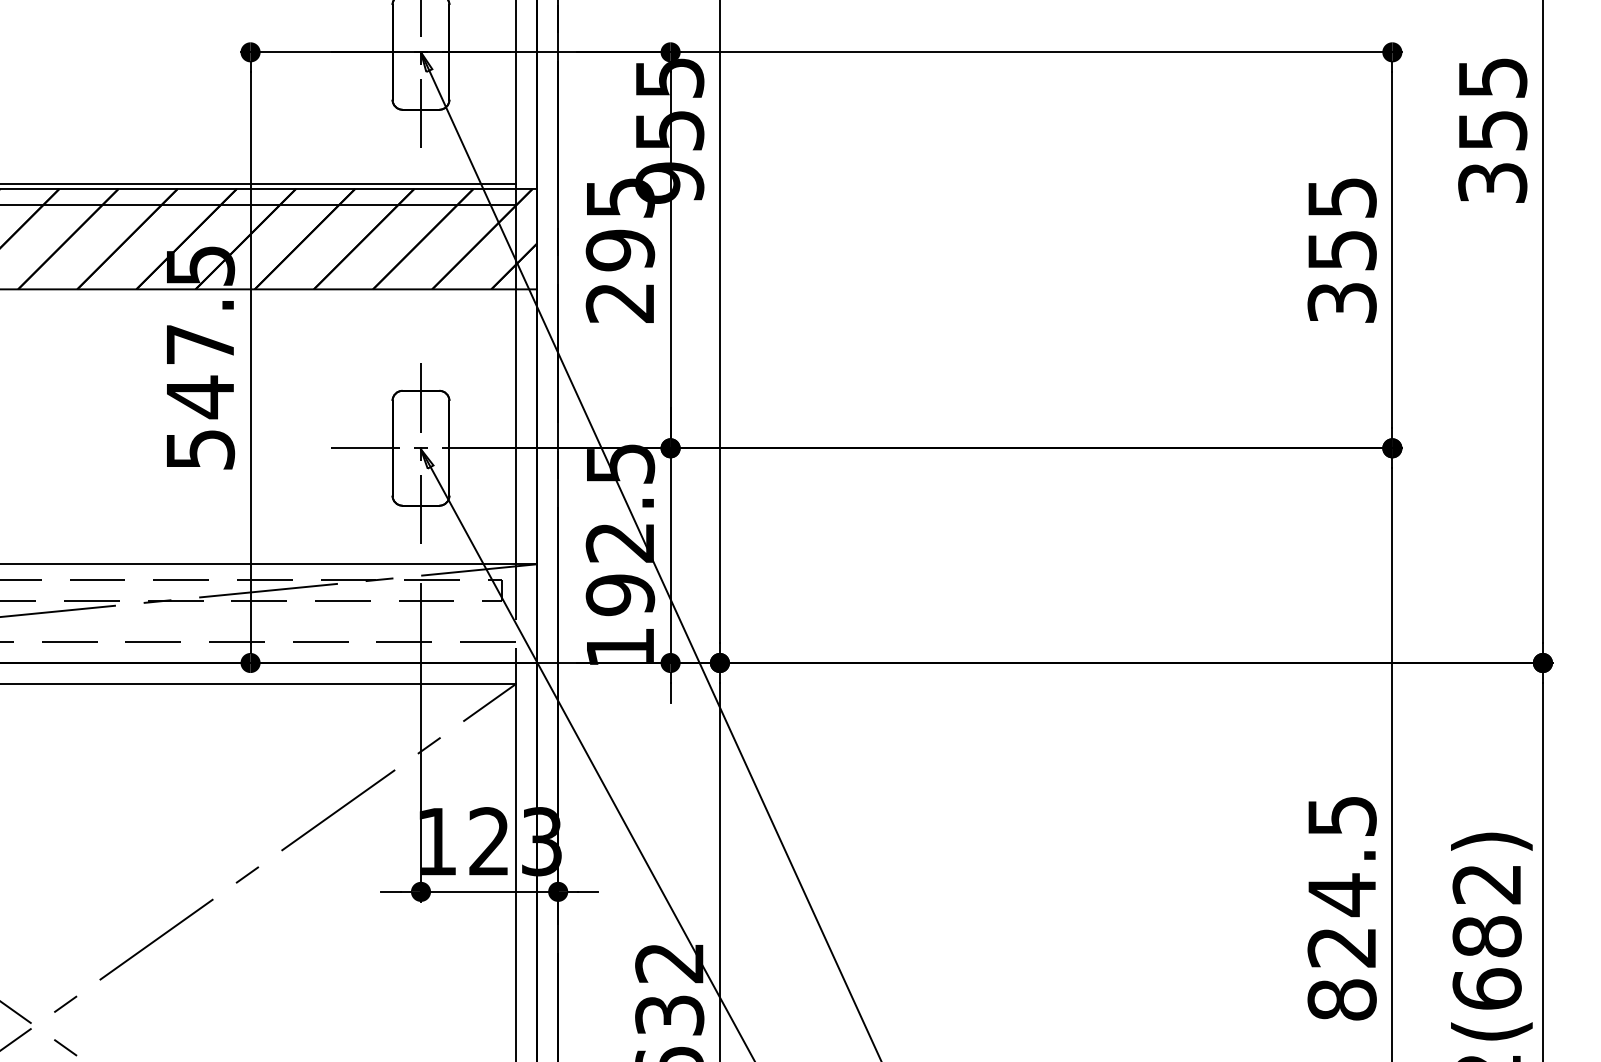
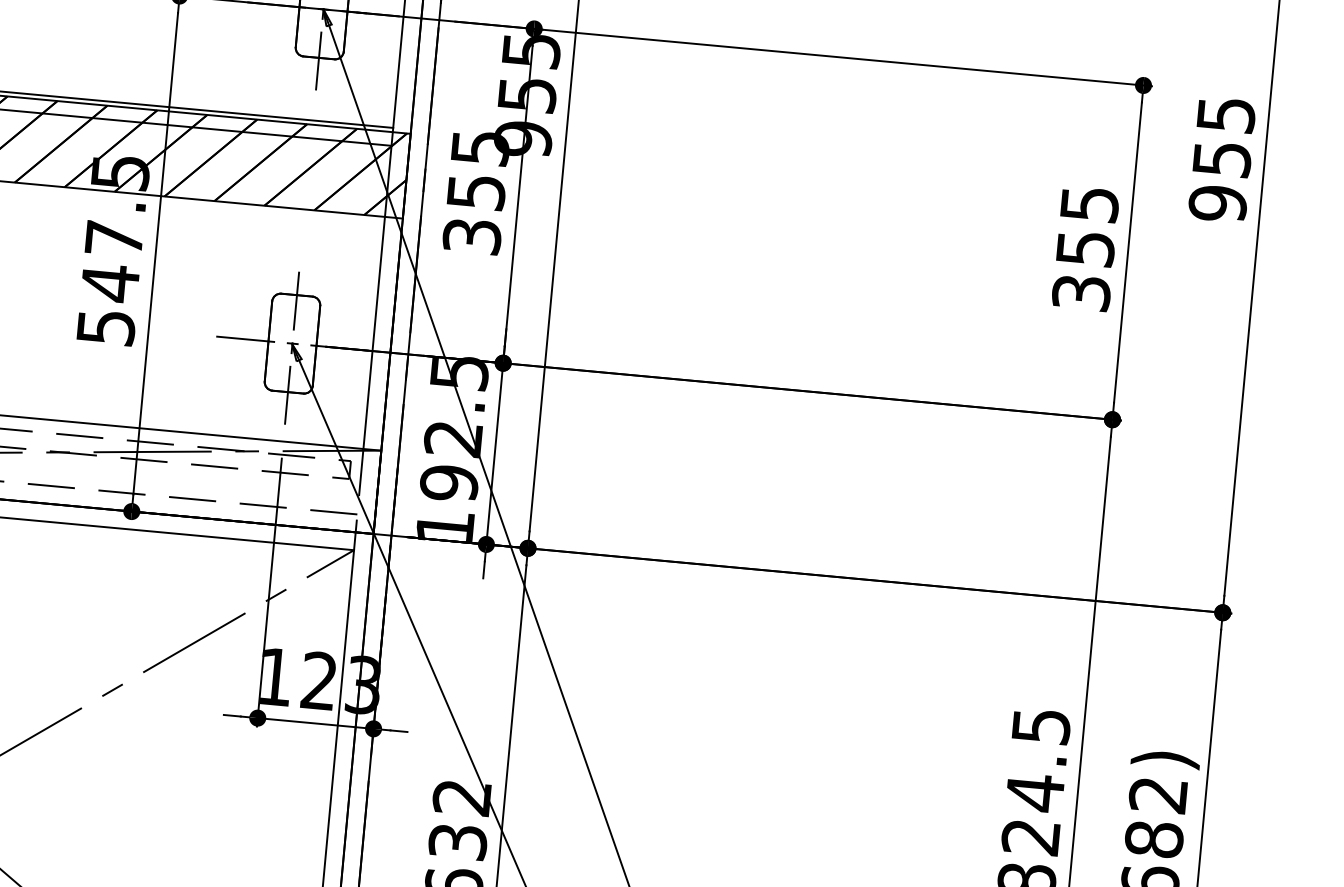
text: (1492, 182) -> (1217, 203), 355 -> 955
text: (620, 275) -> (474, 213), 295 -> 355

